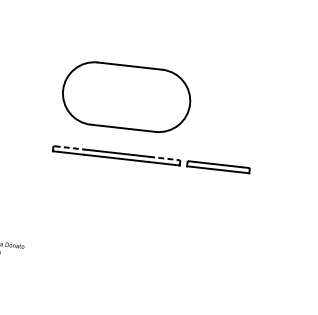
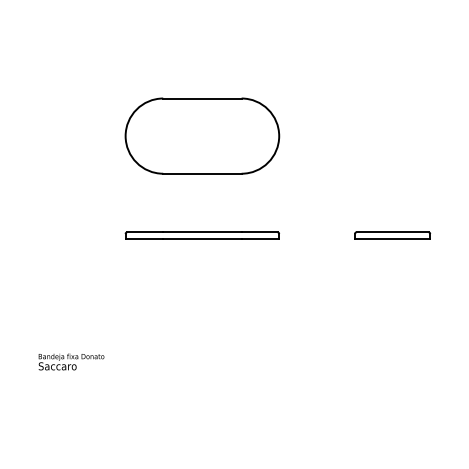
part: (126, 96) -> (202, 135), moved
line: (69, 148) -> (145, 232), dashed -> solid
line: (164, 158) -> (260, 232), dashed -> solid
part: (218, 167) -> (392, 235), moved

